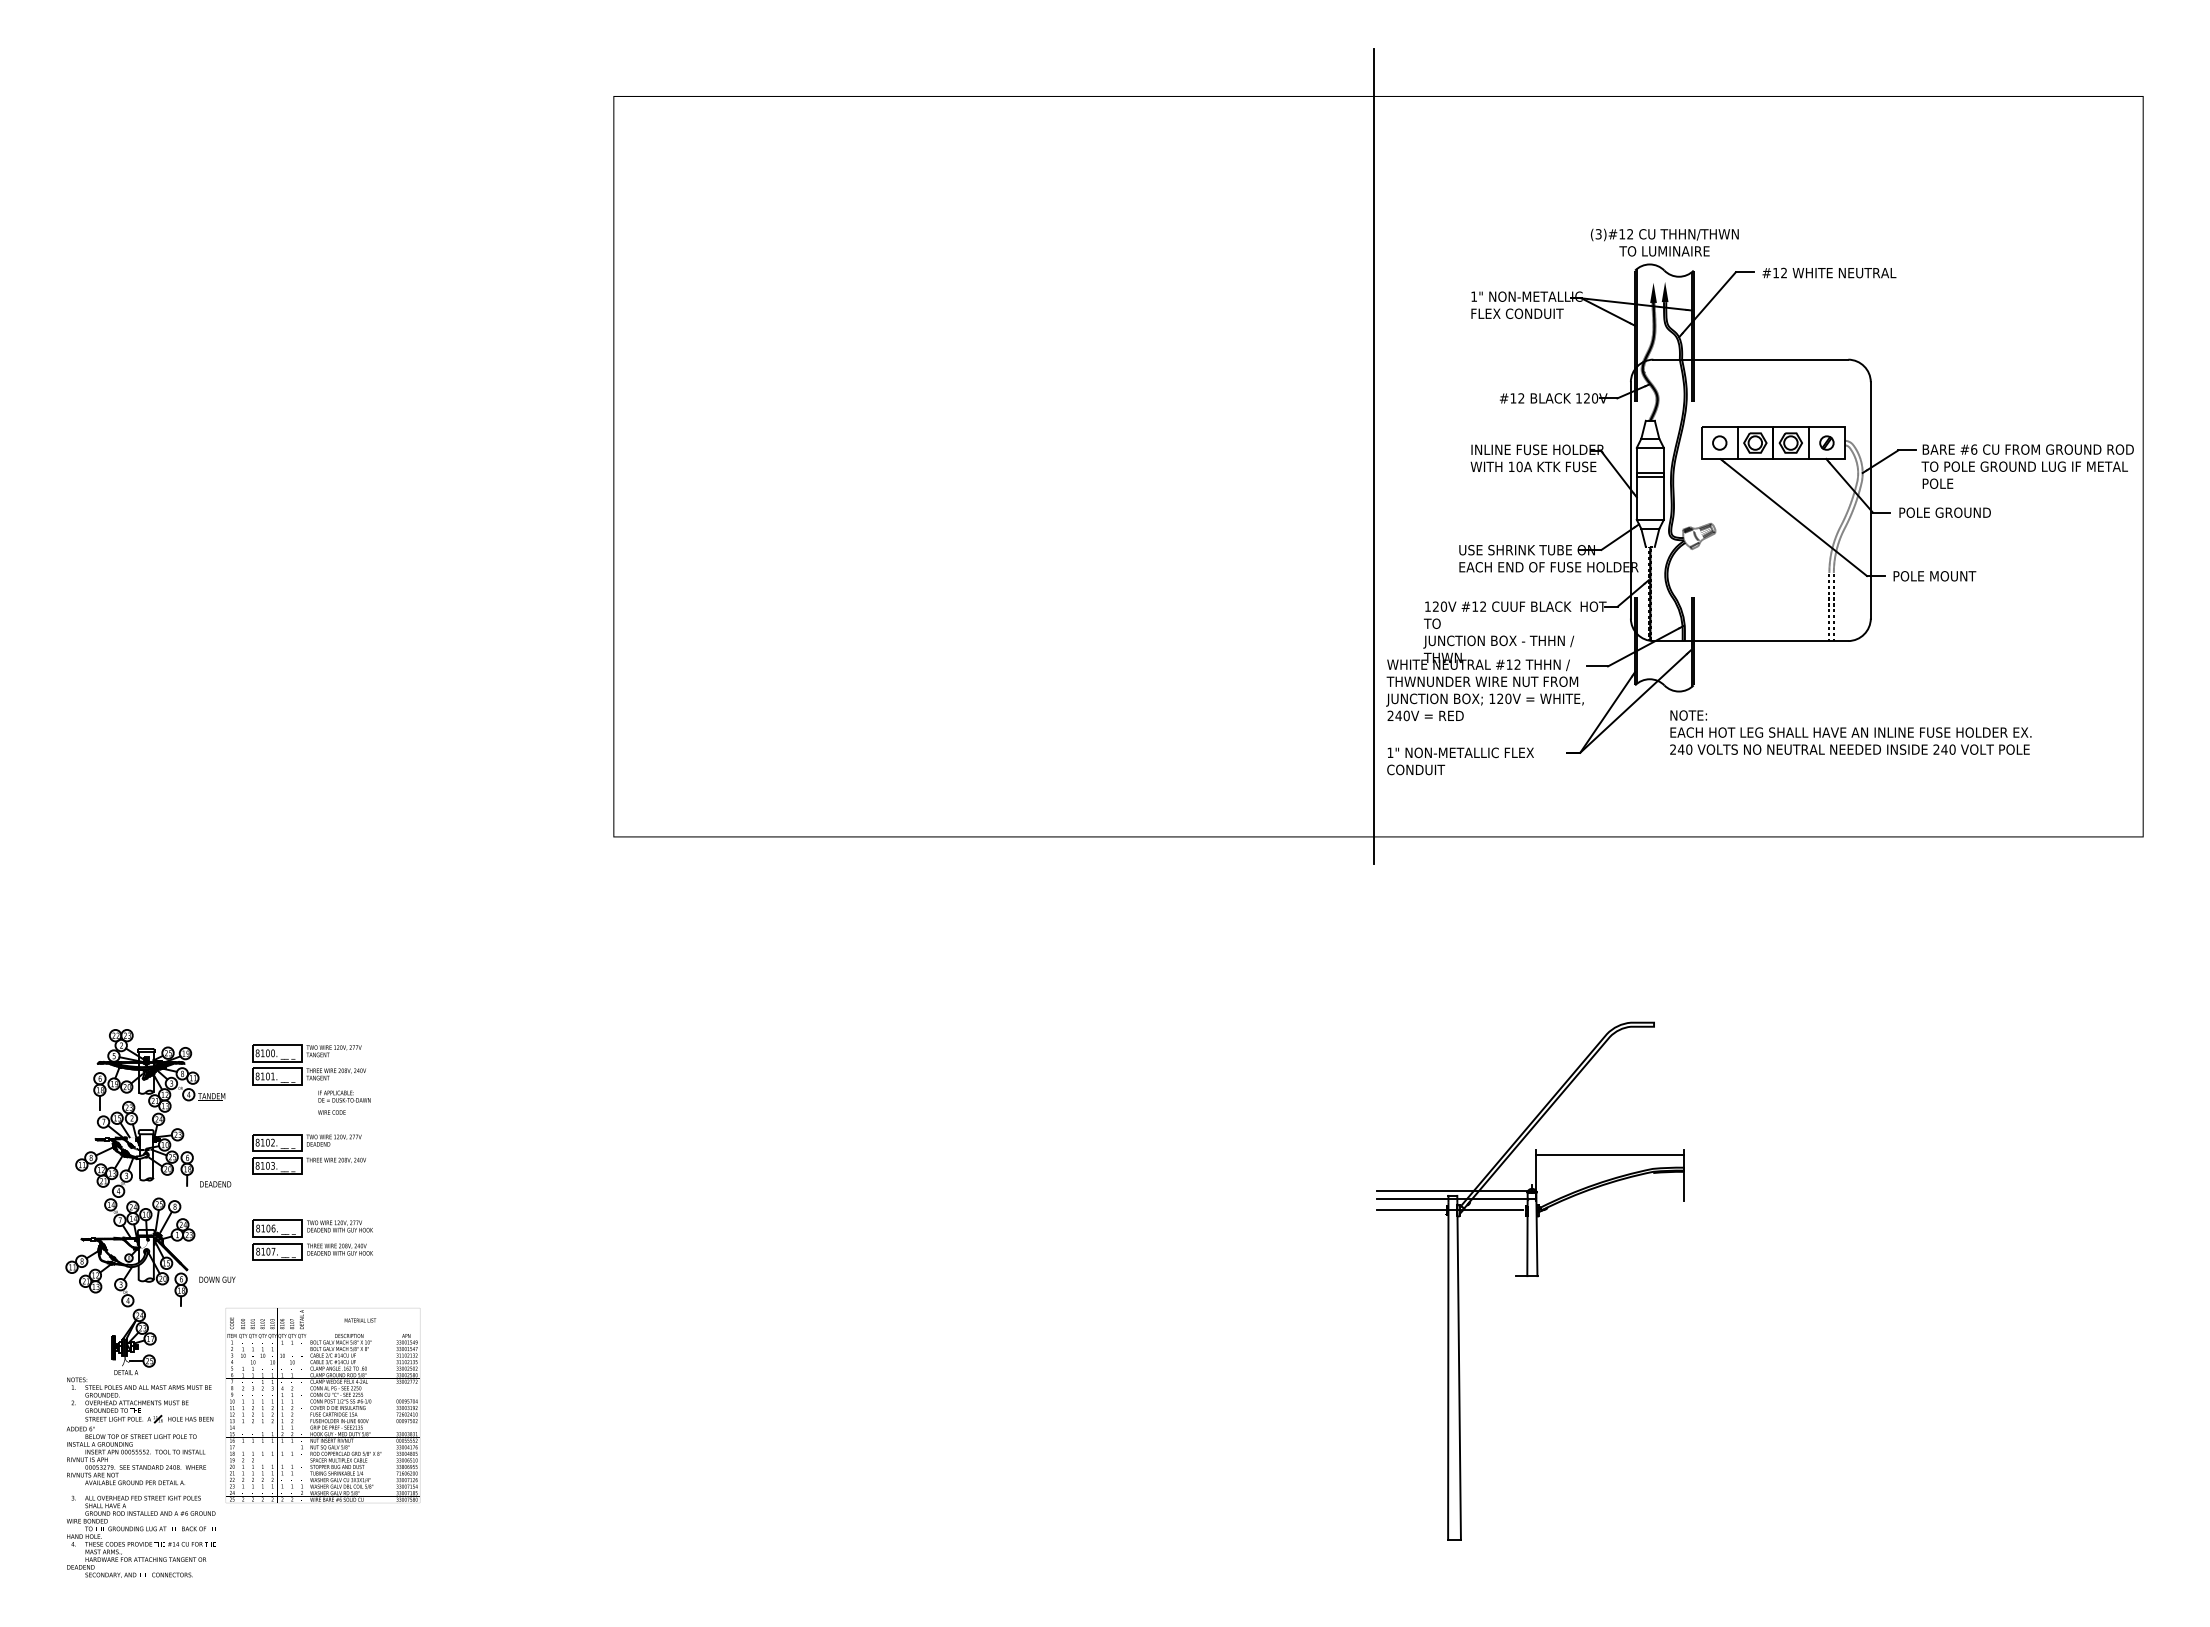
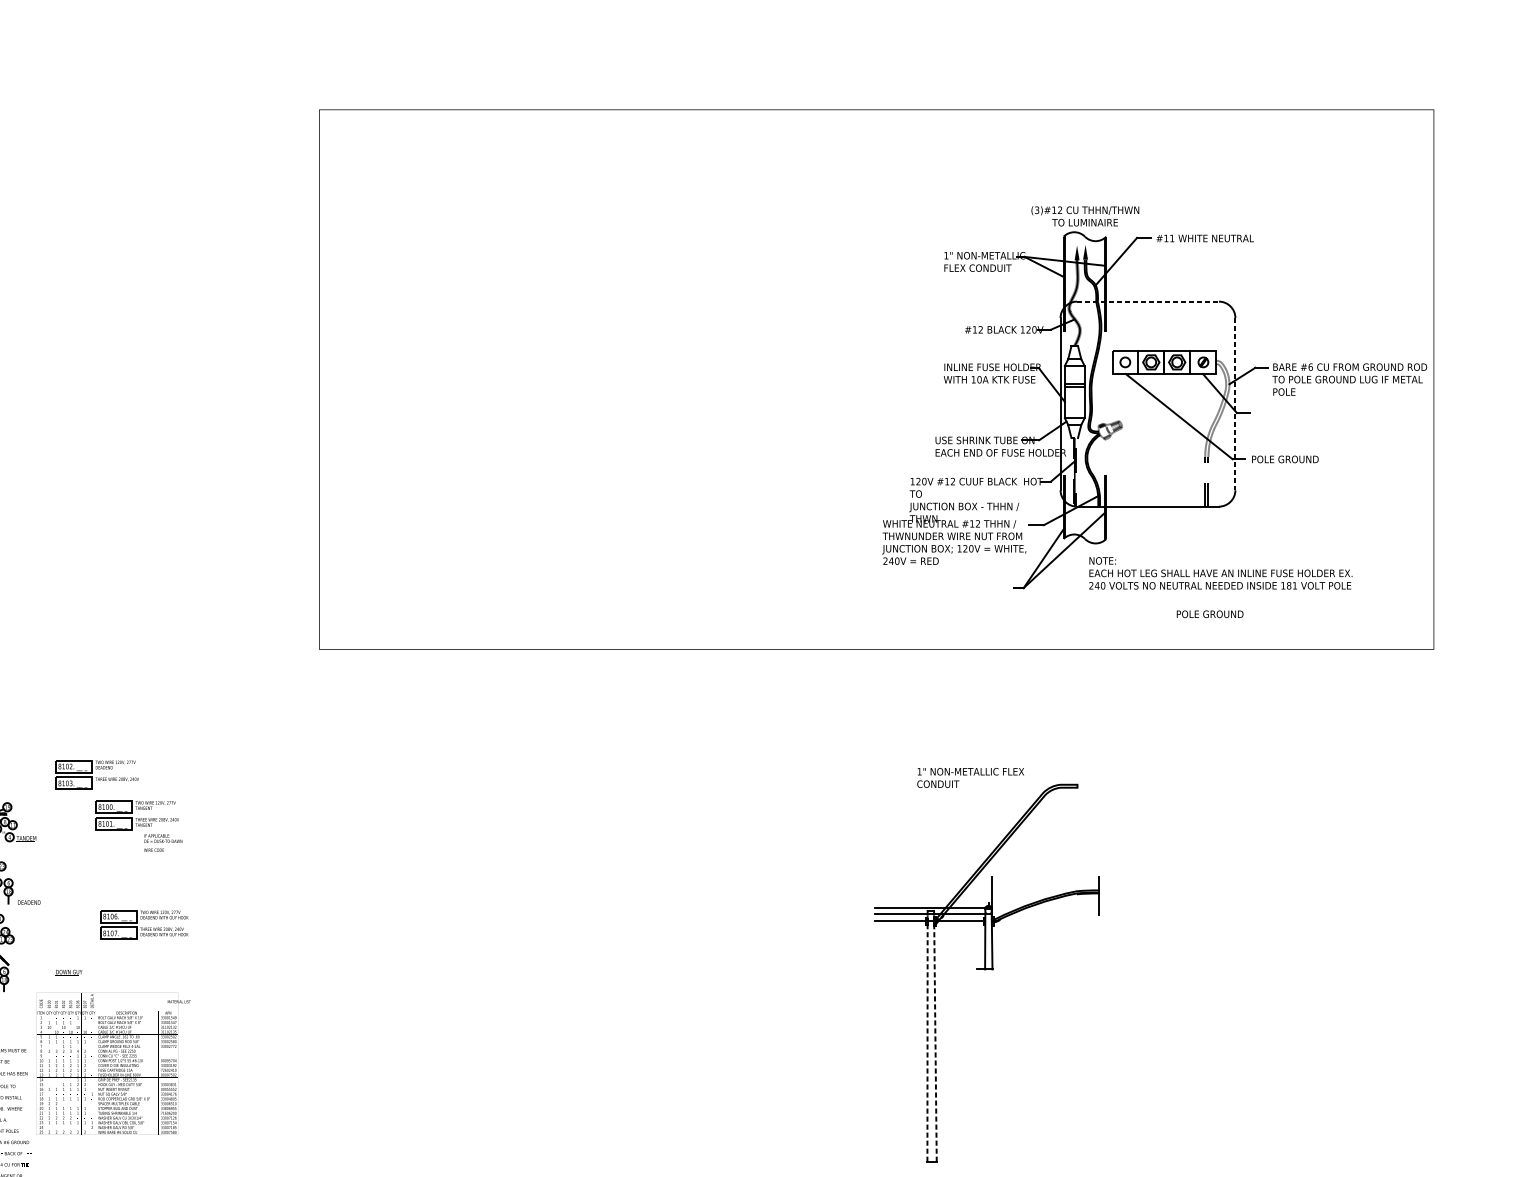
text: (1783, 272) -> (1171, 238), #12 -> #11
line: (1751, 359) -> (1148, 301), solid -> dashed
line: (1373, 456) -> (873, 372), removed
line: (1870, 500) -> (1235, 404), solid -> dashed
text: (1944, 512) -> (1209, 614), moved
text: (1957, 576) -> (1298, 459), POLE MOUNT -> POLE GROUND
text: (1944, 749) -> (1289, 585), 240 -> 181
text: (1460, 761) -> (970, 778), moved
part: (311, 1079) -> (139, 826), moved
part: (308, 1154) -> (96, 775), moved
line: (1609, 1154) -> (1044, 880), removed
part: (312, 1239) -> (144, 924), moved
text: (217, 1279) -> (69, 971), moved
text: (360, 1320) -> (179, 1001), moved
line: (1448, 1371) -> (927, 1038), solid -> dashed
line: (1459, 1371) -> (935, 1038), solid -> dashed

